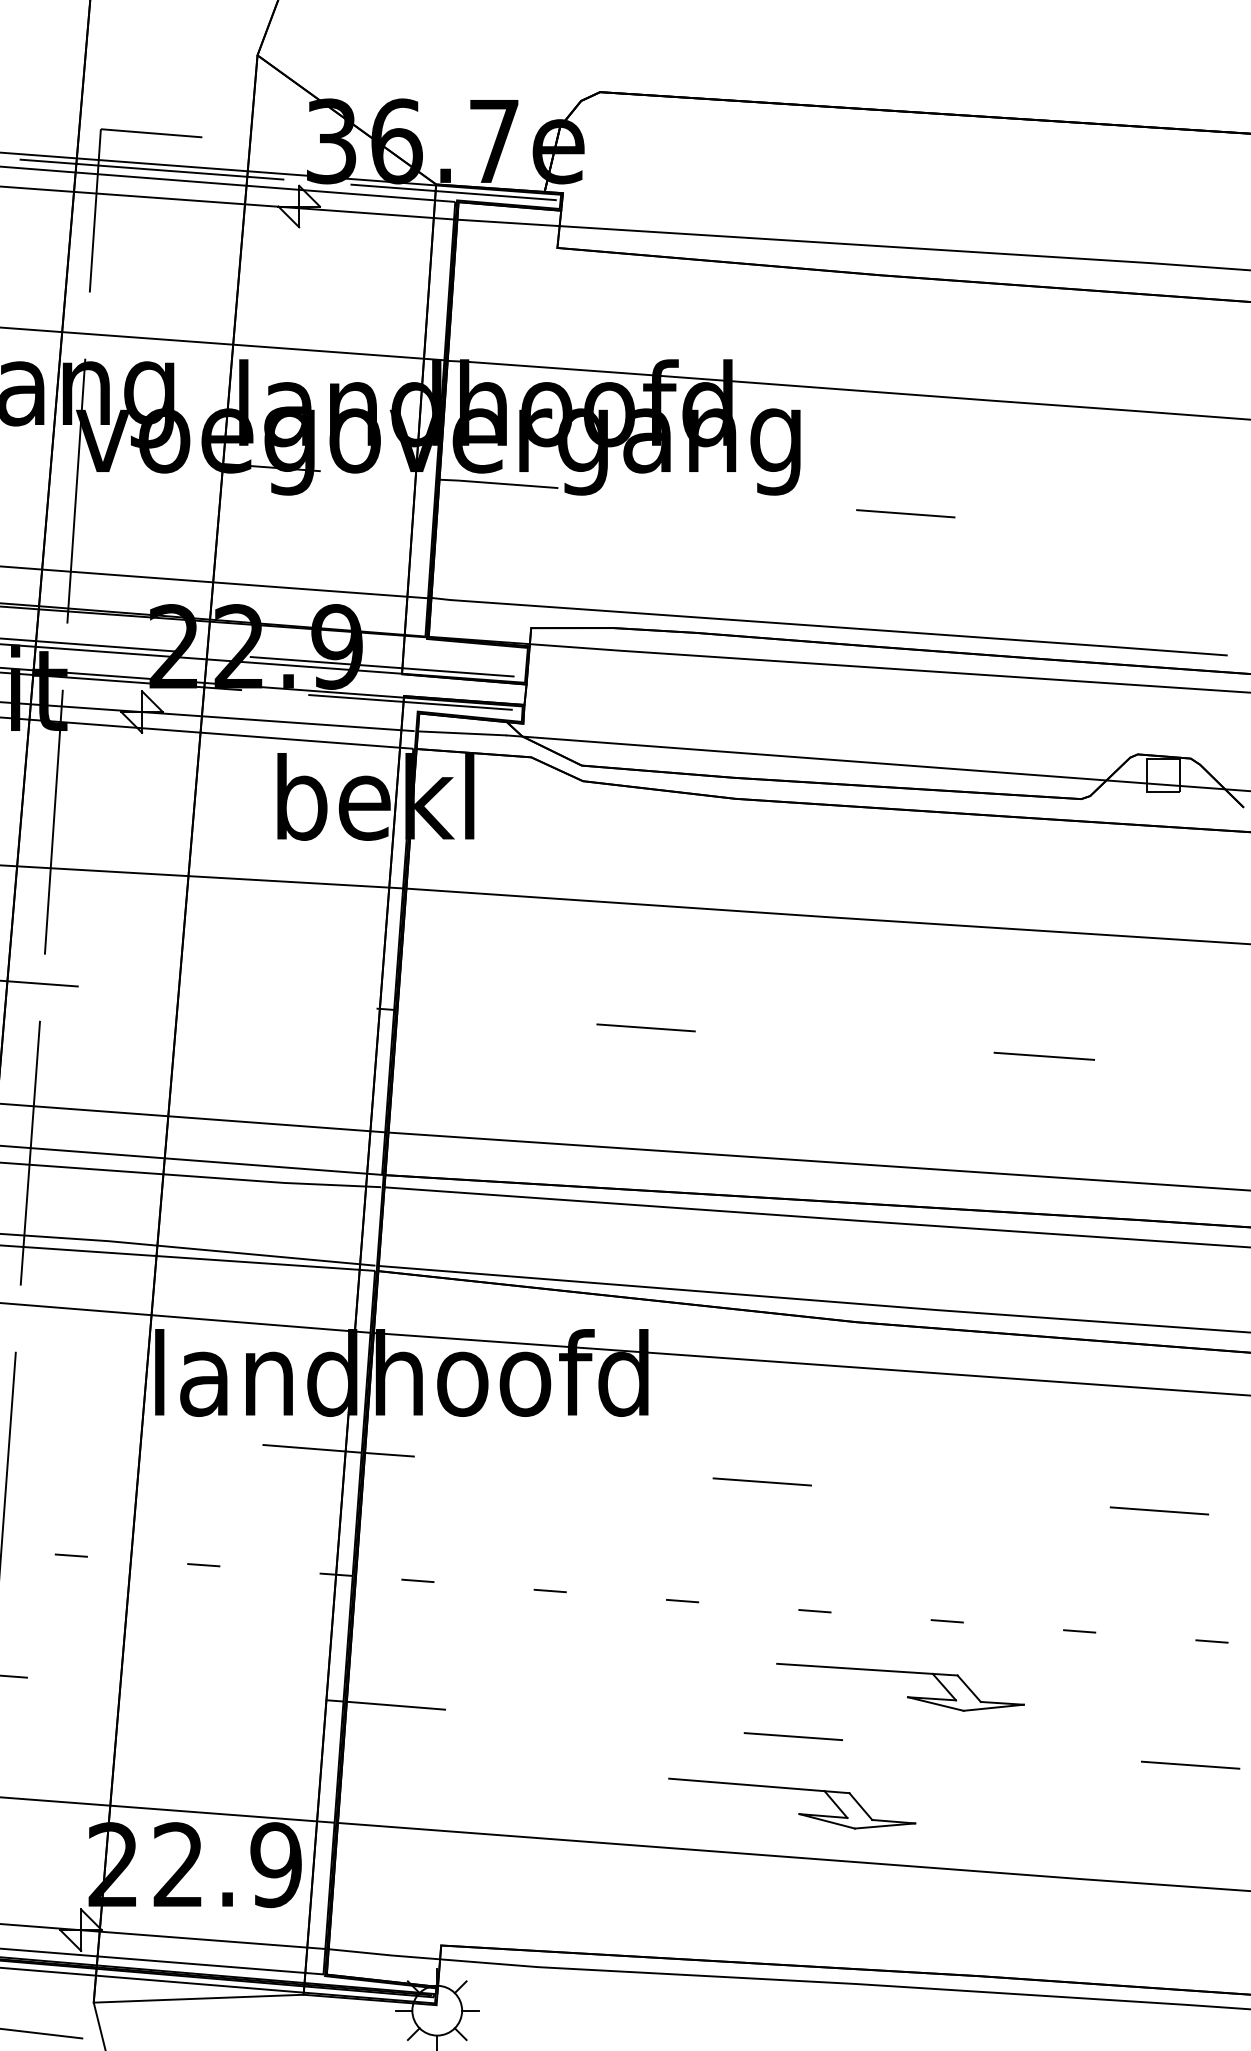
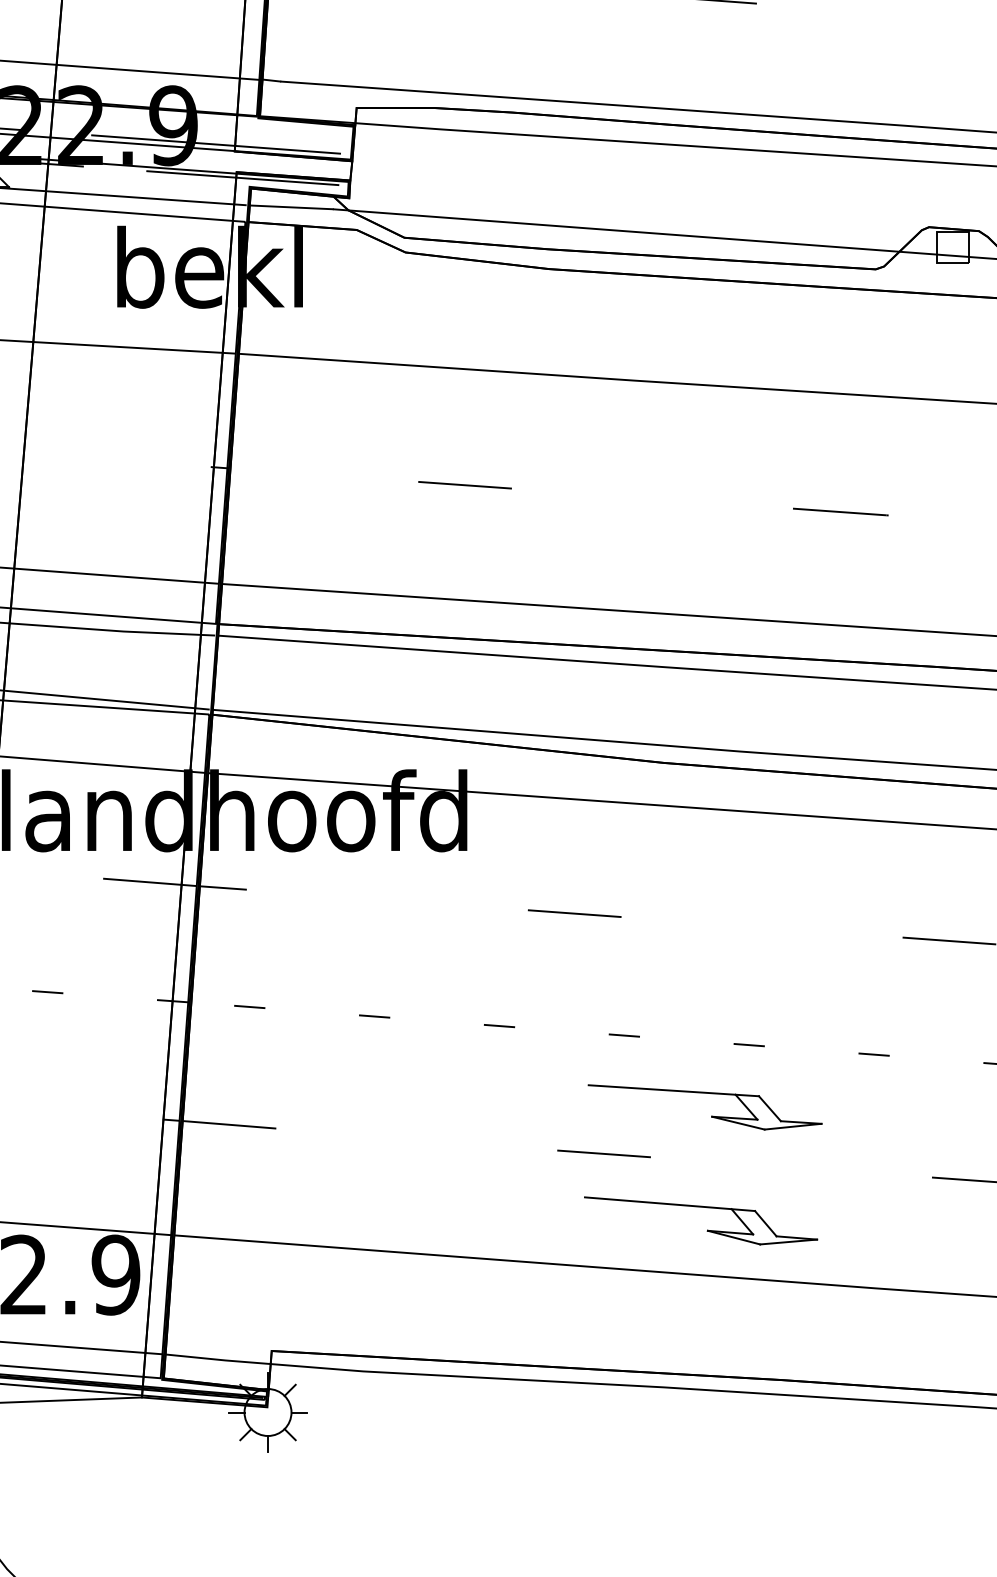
part: (798, 1813) -> (706, 1230), moved

